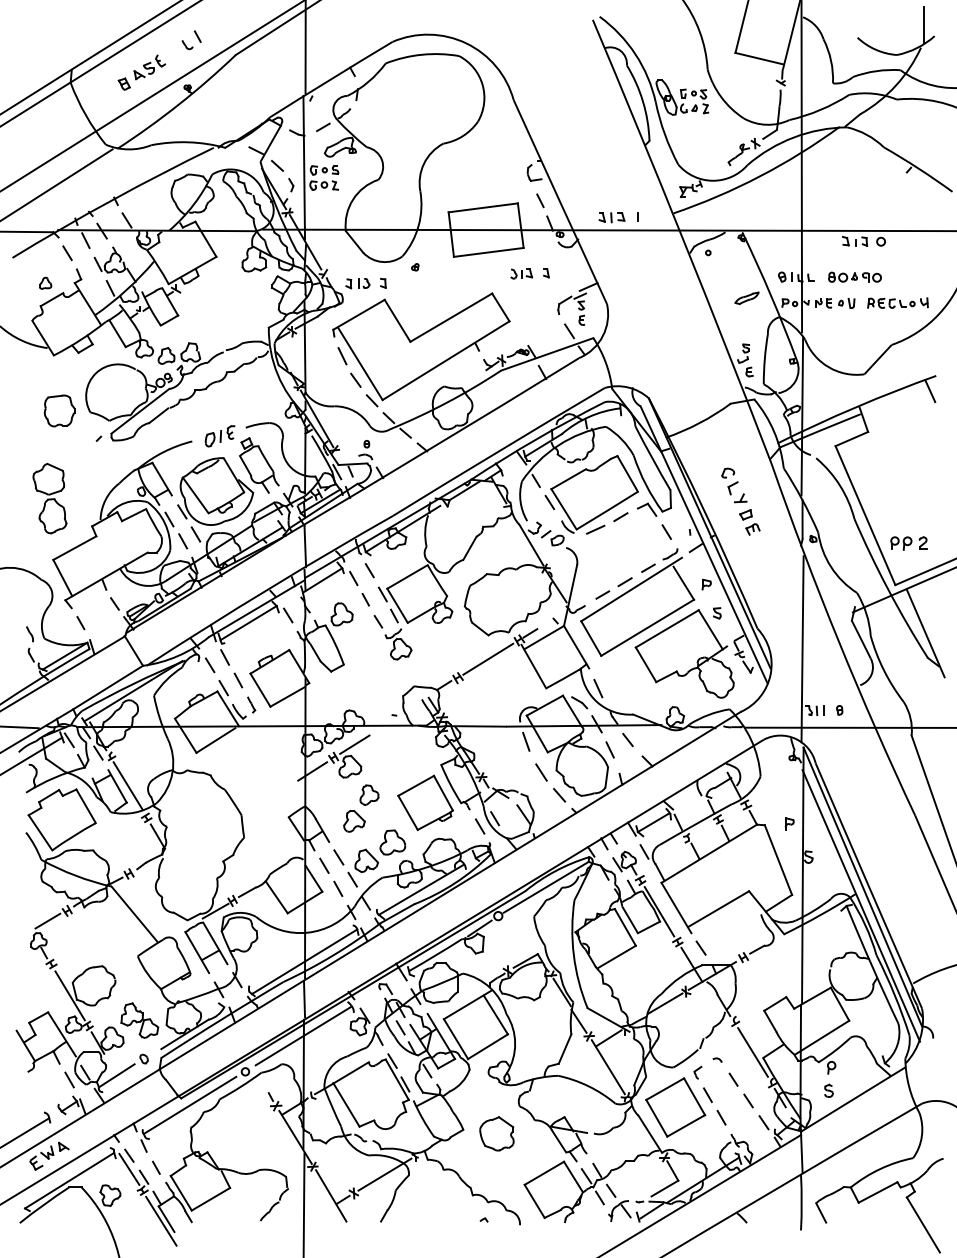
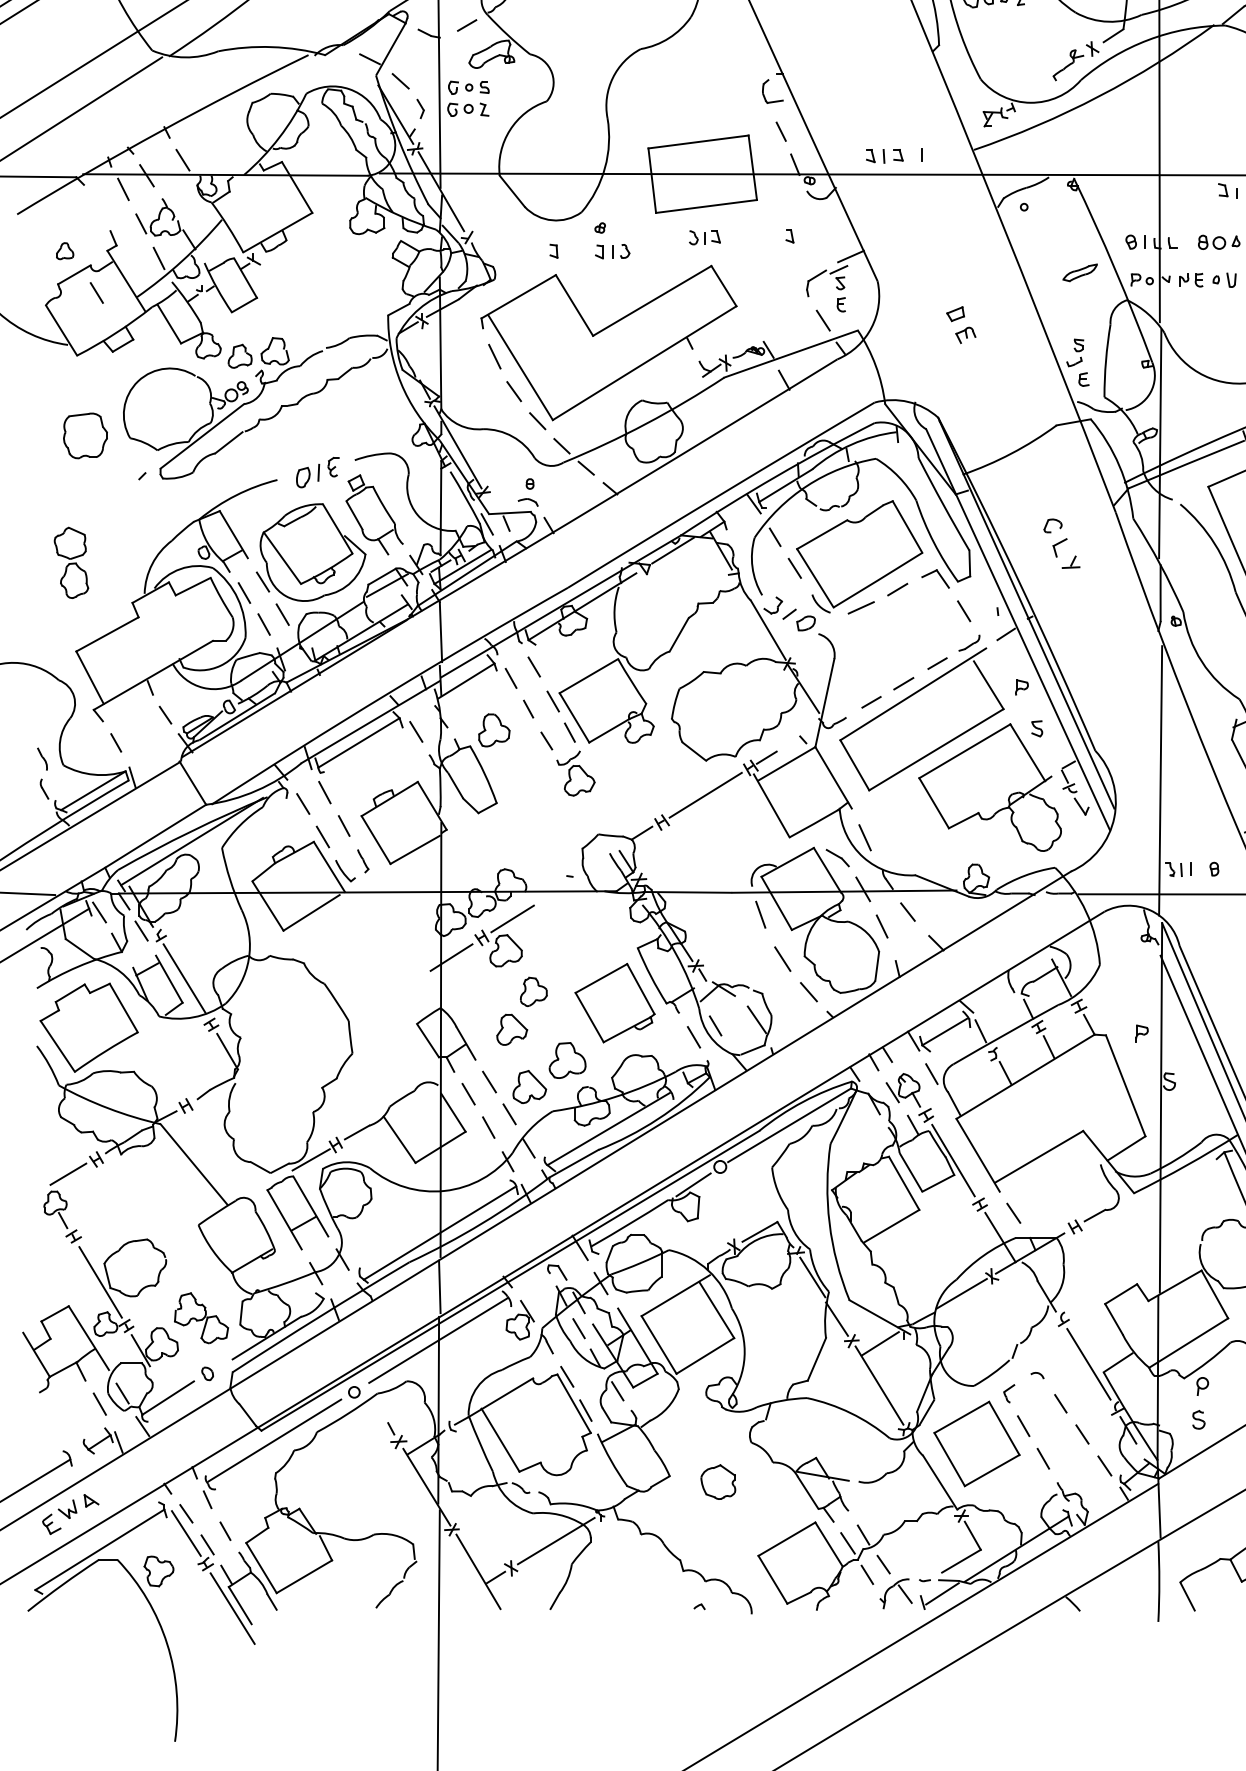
line: (67, 253) -> (96, 293), moved
part: (521, 273) -> (704, 236), moved
part: (357, 283) -> (612, 251), moved
part: (49, 498) -> (70, 562), size x0.7
part: (749, 522) -> (960, 325), moved
part: (496, 1133) -> (717, 1481), size x0.7

